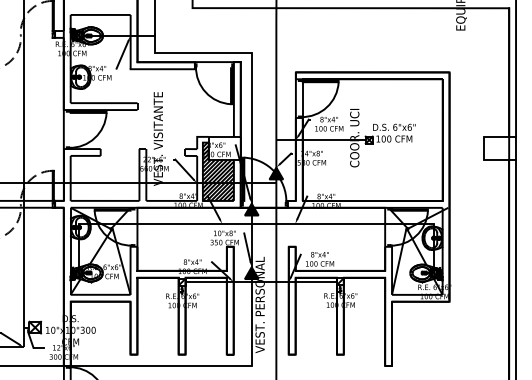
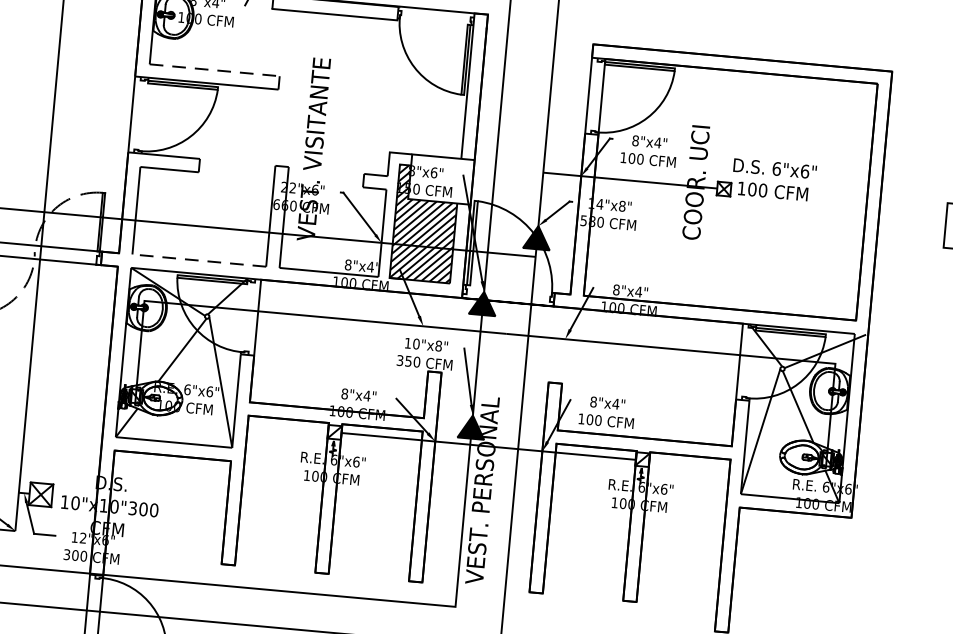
line: (104, 103) -> (215, 71), solid -> dashed
line: (104, 200) -> (198, 259), solid -> dashed

